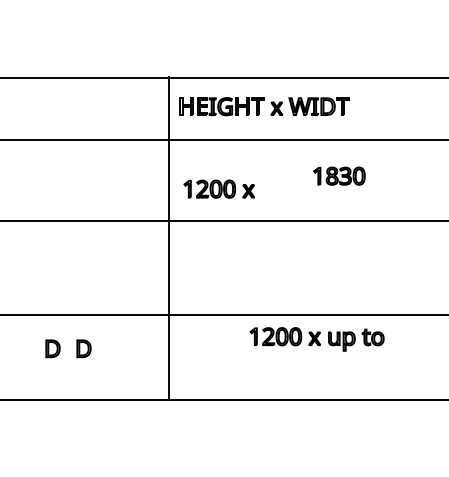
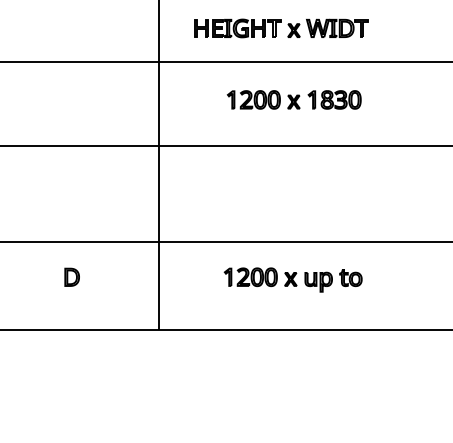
part: (264, 106) -> (281, 28), moved
part: (218, 188) -> (262, 99), moved
part: (316, 339) -> (292, 280), moved
part: (52, 348) -> (39, 277), removed

